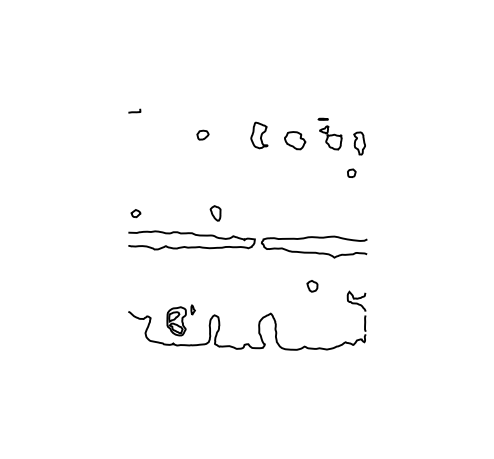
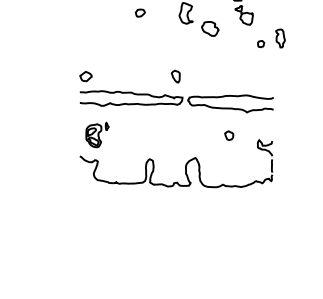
part: (295, 140) -> (210, 28), moved
part: (359, 143) -> (280, 38), moved
part: (135, 213) -> (85, 76), size x1.6
part: (215, 213) -> (175, 76), moved
part: (180, 320) -> (96, 135), moved

